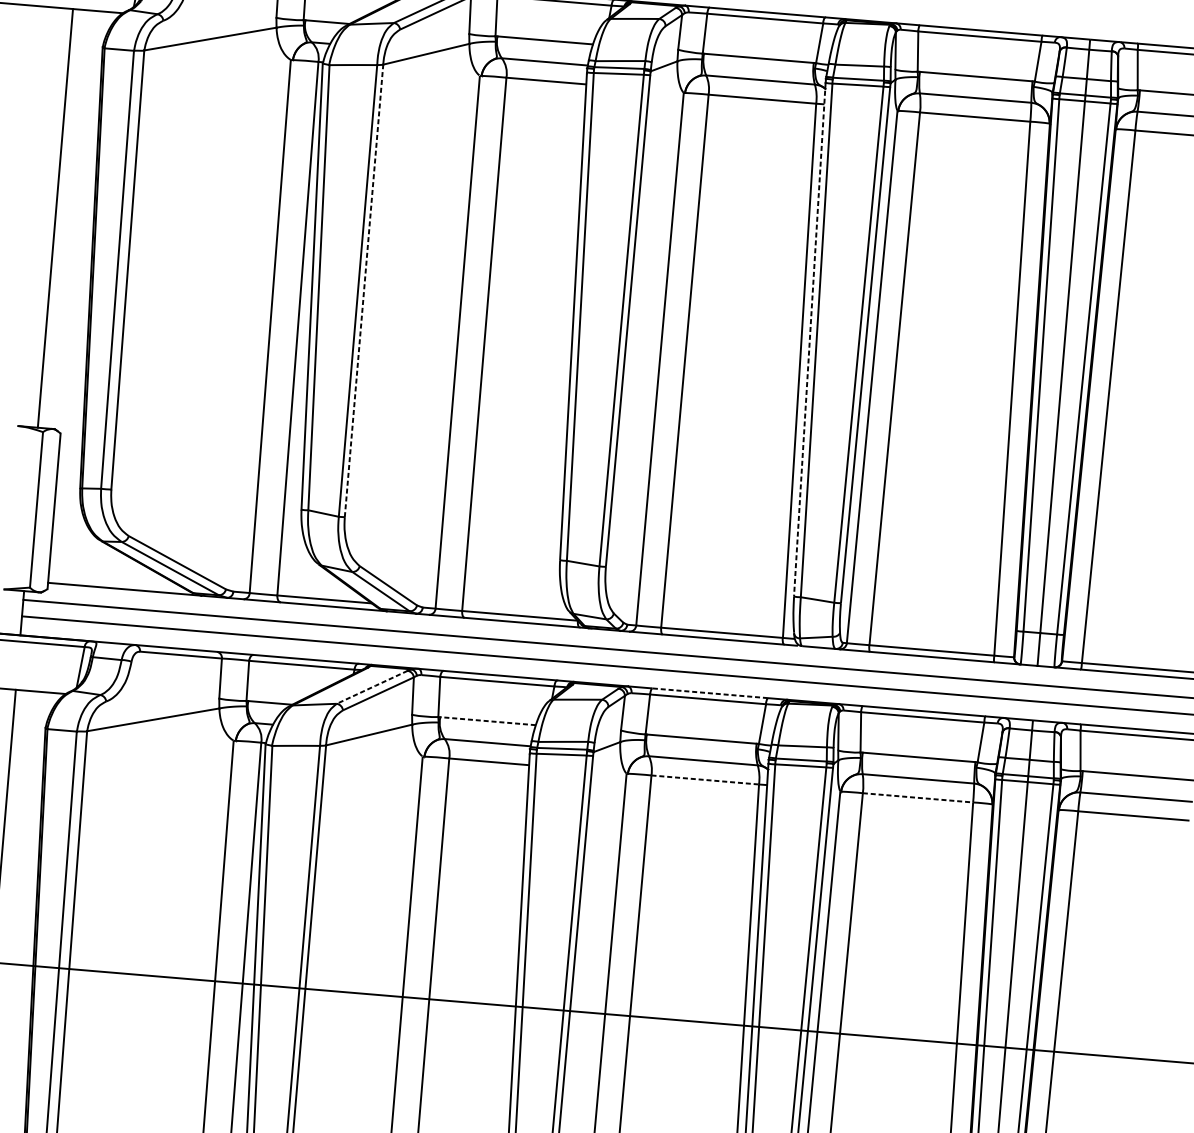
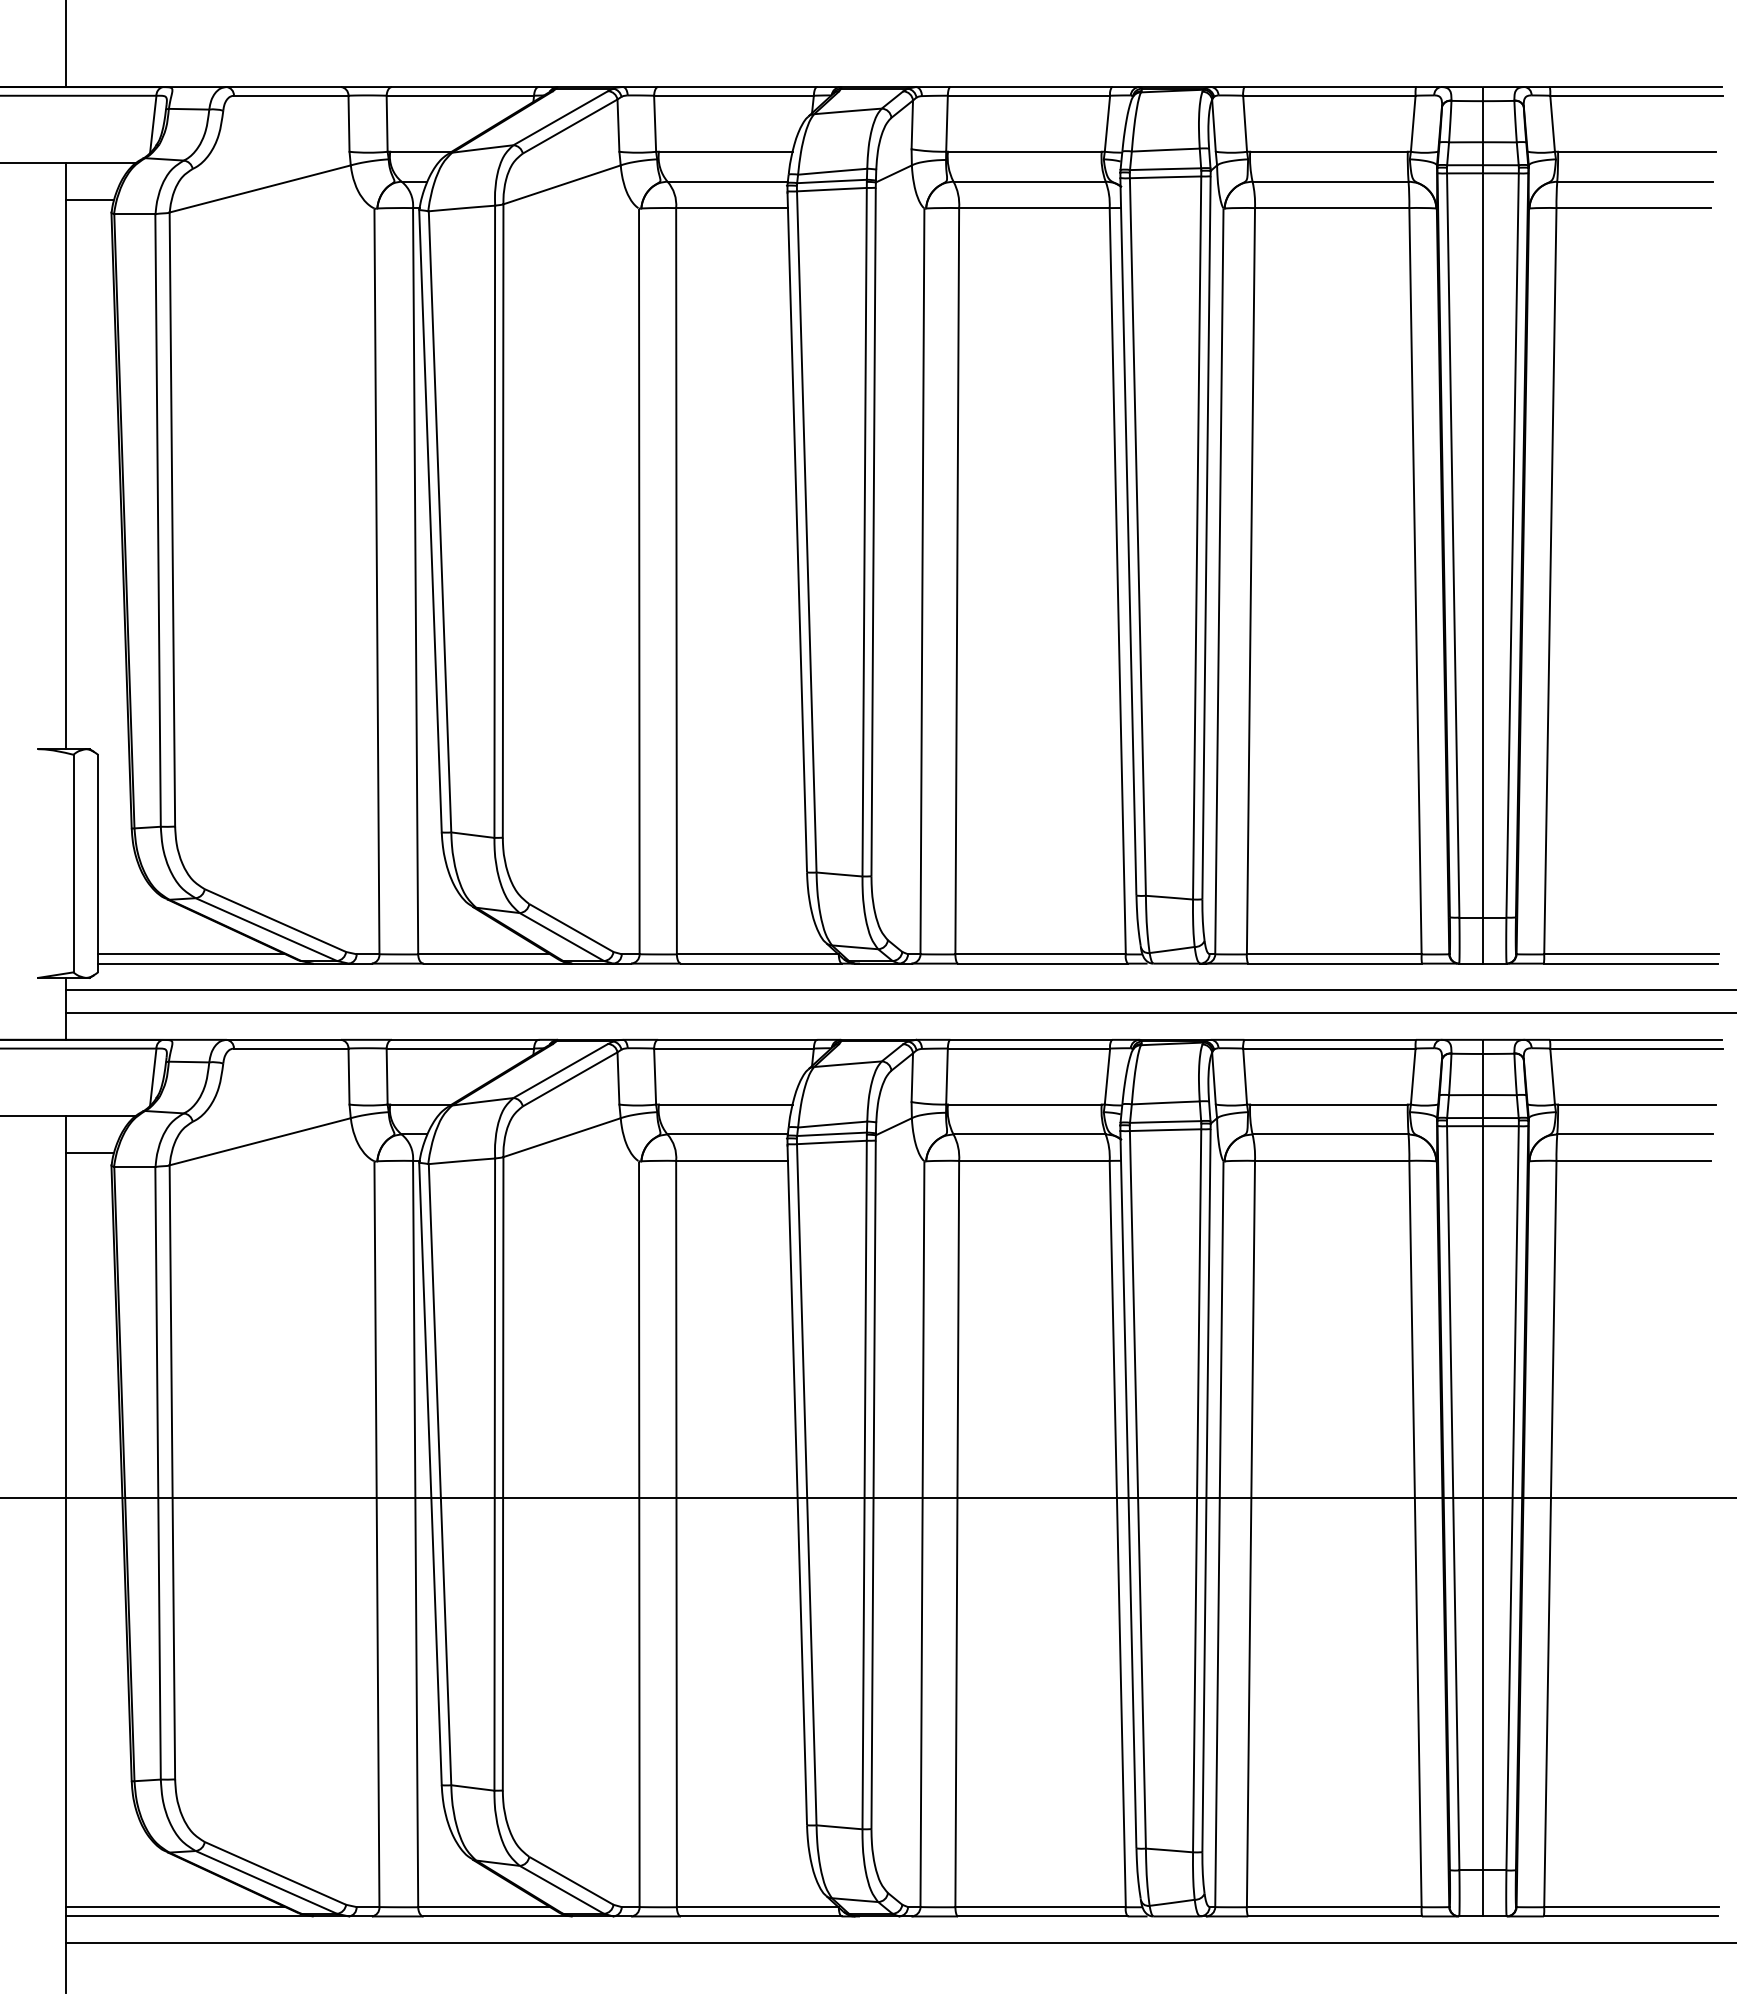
line: (87, 37) -> (89, 200), added
line: (364, 291) -> (503, 521), dashed -> solid
line: (809, 339) -> (1128, 536), dashed -> solid
line: (115, 581) -> (191, 954), added
line: (372, 687) -> (561, 1070), dashed -> solid
line: (710, 693) -> (1031, 1039), dashed -> solid
line: (30, 717) -> (89, 1152), added
line: (487, 721) -> (725, 1104), dashed -> solid
line: (705, 779) -> (1034, 1160), dashed -> solid
line: (918, 797) -> (1332, 1160), dashed -> solid

